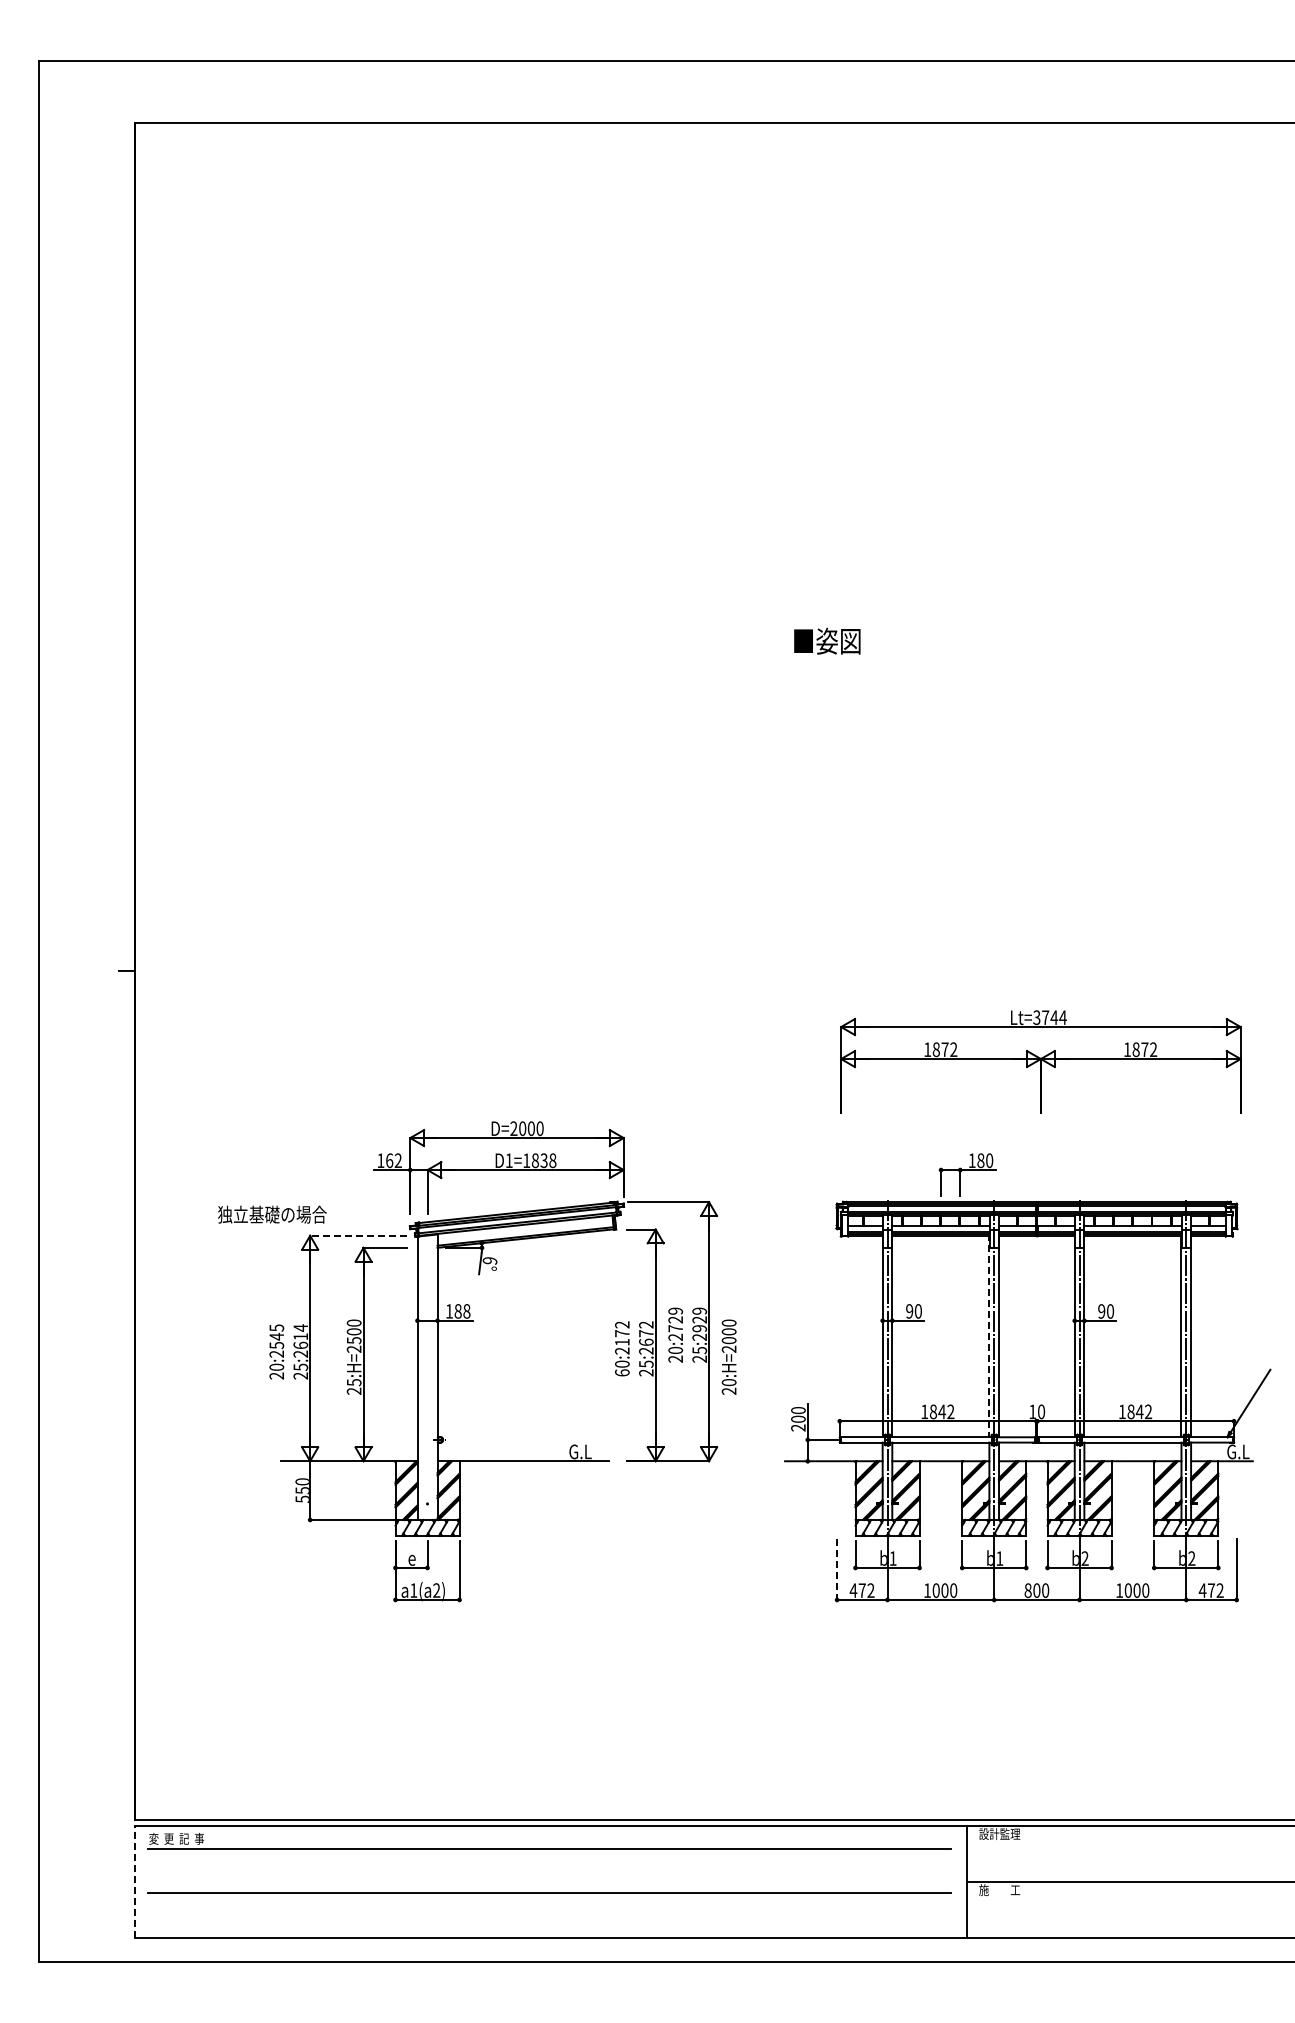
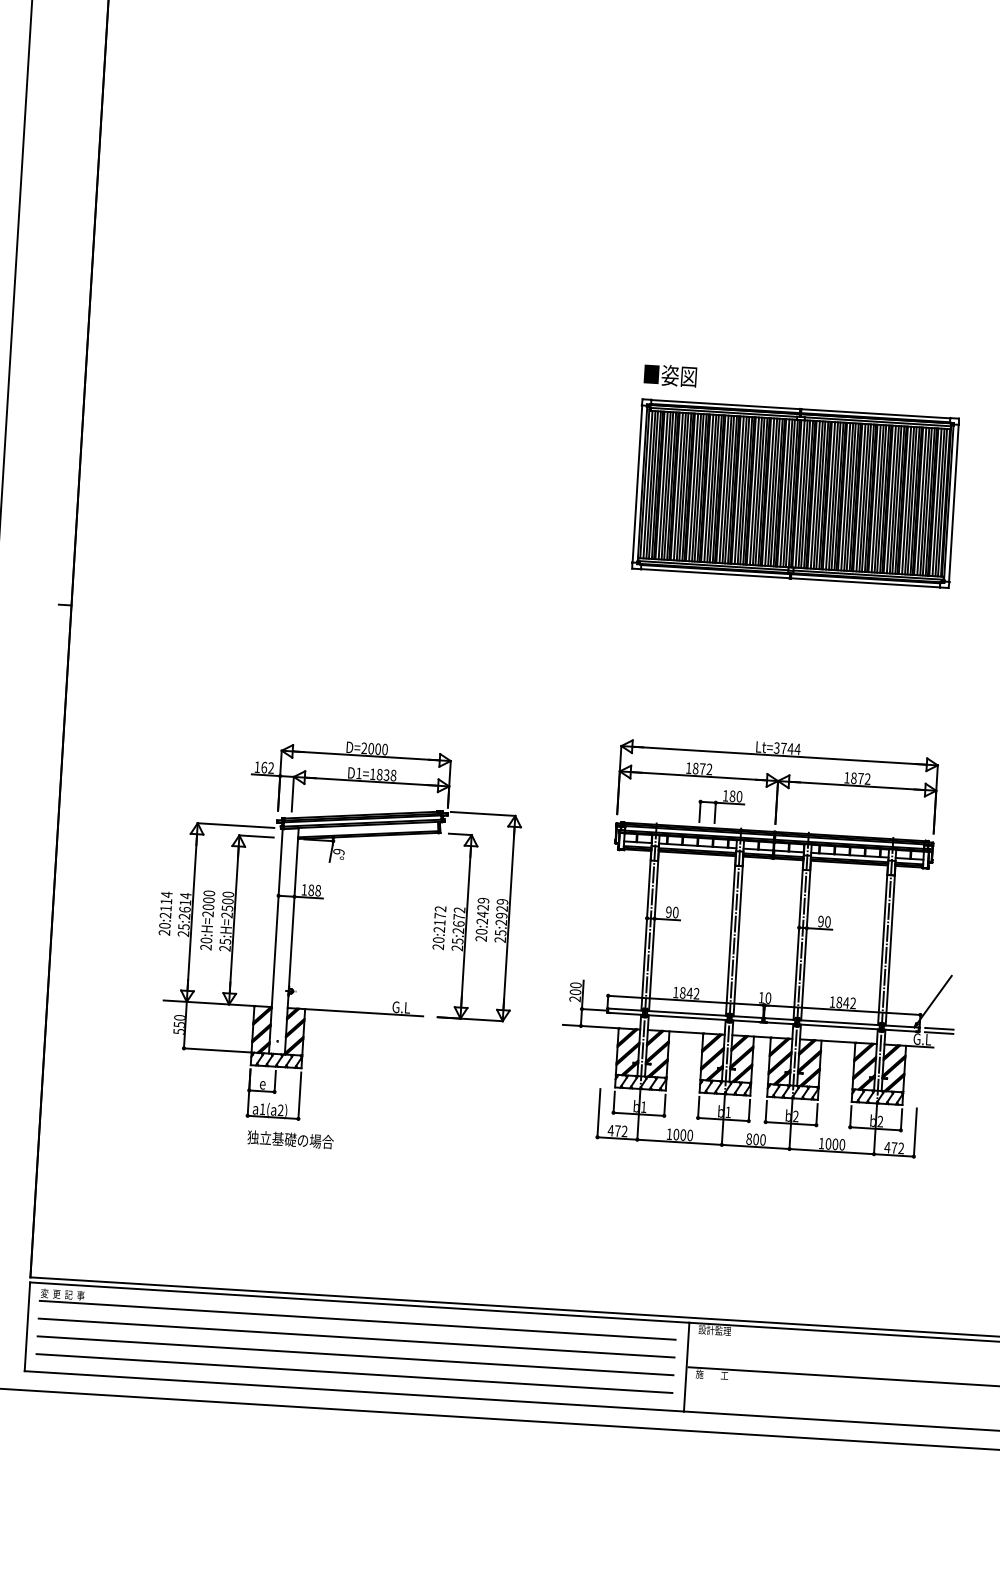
text: (827, 640) -> (670, 375), moved
part: (1036, 775) -> (795, 493), added
part: (1040, 1061) -> (777, 783), moved
text: (272, 1214) -> (290, 1139), moved
line: (357, 1235) -> (235, 825), dashed -> solid
text: (675, 1328) -> (482, 914), 20:2729 -> 20:2429
line: (989, 1335) -> (730, 935), dashed -> solid
text: (276, 1336) -> (166, 901), 20:2545 -> 20:2114
text: (728, 1356) -> (207, 919), moved
text: (622, 1372) -> (438, 946), 60:2172 -> 20:2172
line: (1258, 1437) -> (939, 1028), added
line: (1258, 1442) -> (938, 1032), added
line: (837, 1570) -> (599, 1113), dashed -> solid
line: (549, 1871) -> (356, 1338), added
line: (134, 1881) -> (27, 1326), dashed -> solid
line: (549, 1915) -> (354, 1373), added

